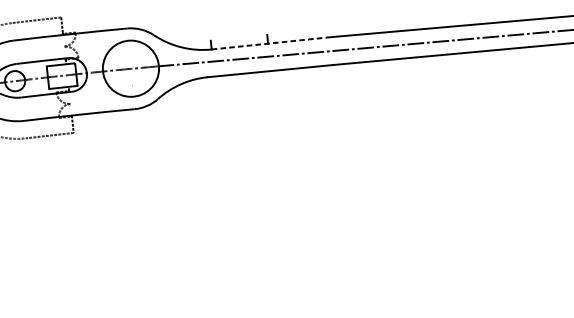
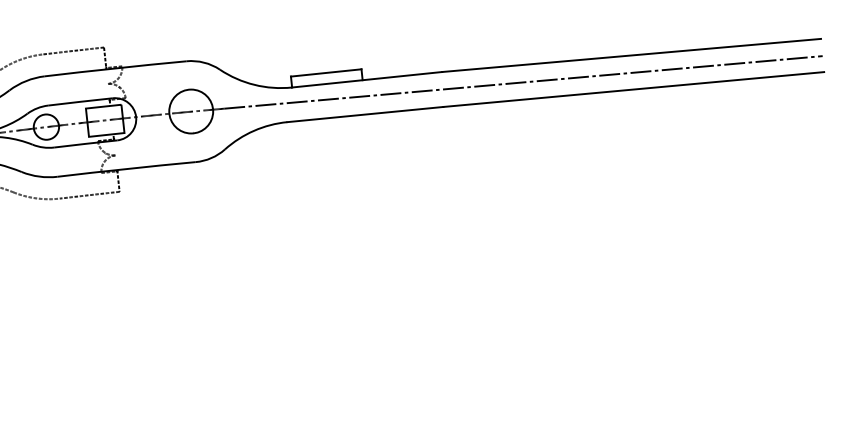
line: (238, 37) -> (325, 72), added
line: (272, 43) -> (367, 79), dashed -> solid
circle: (131, 68) -> (191, 111), size x0.62

